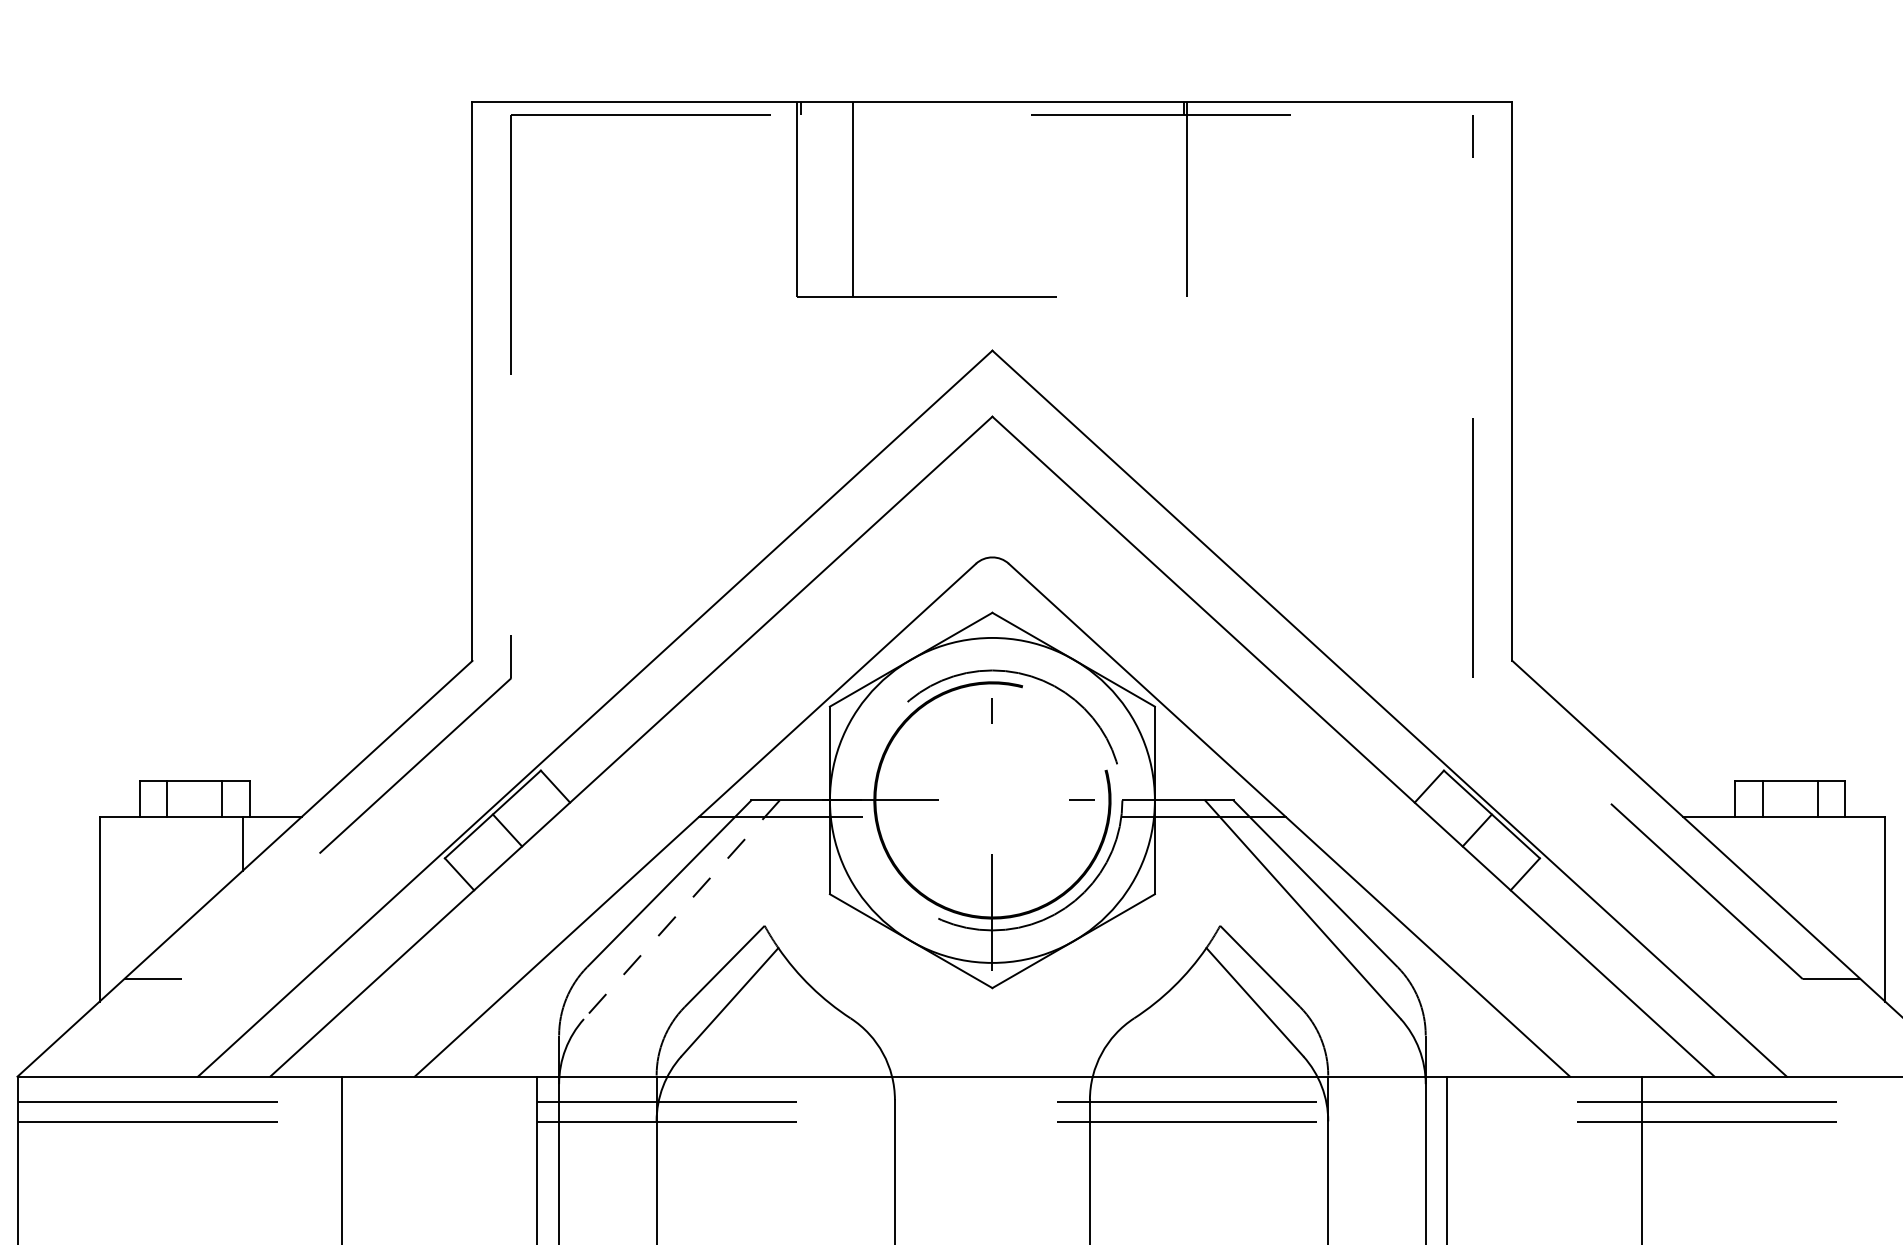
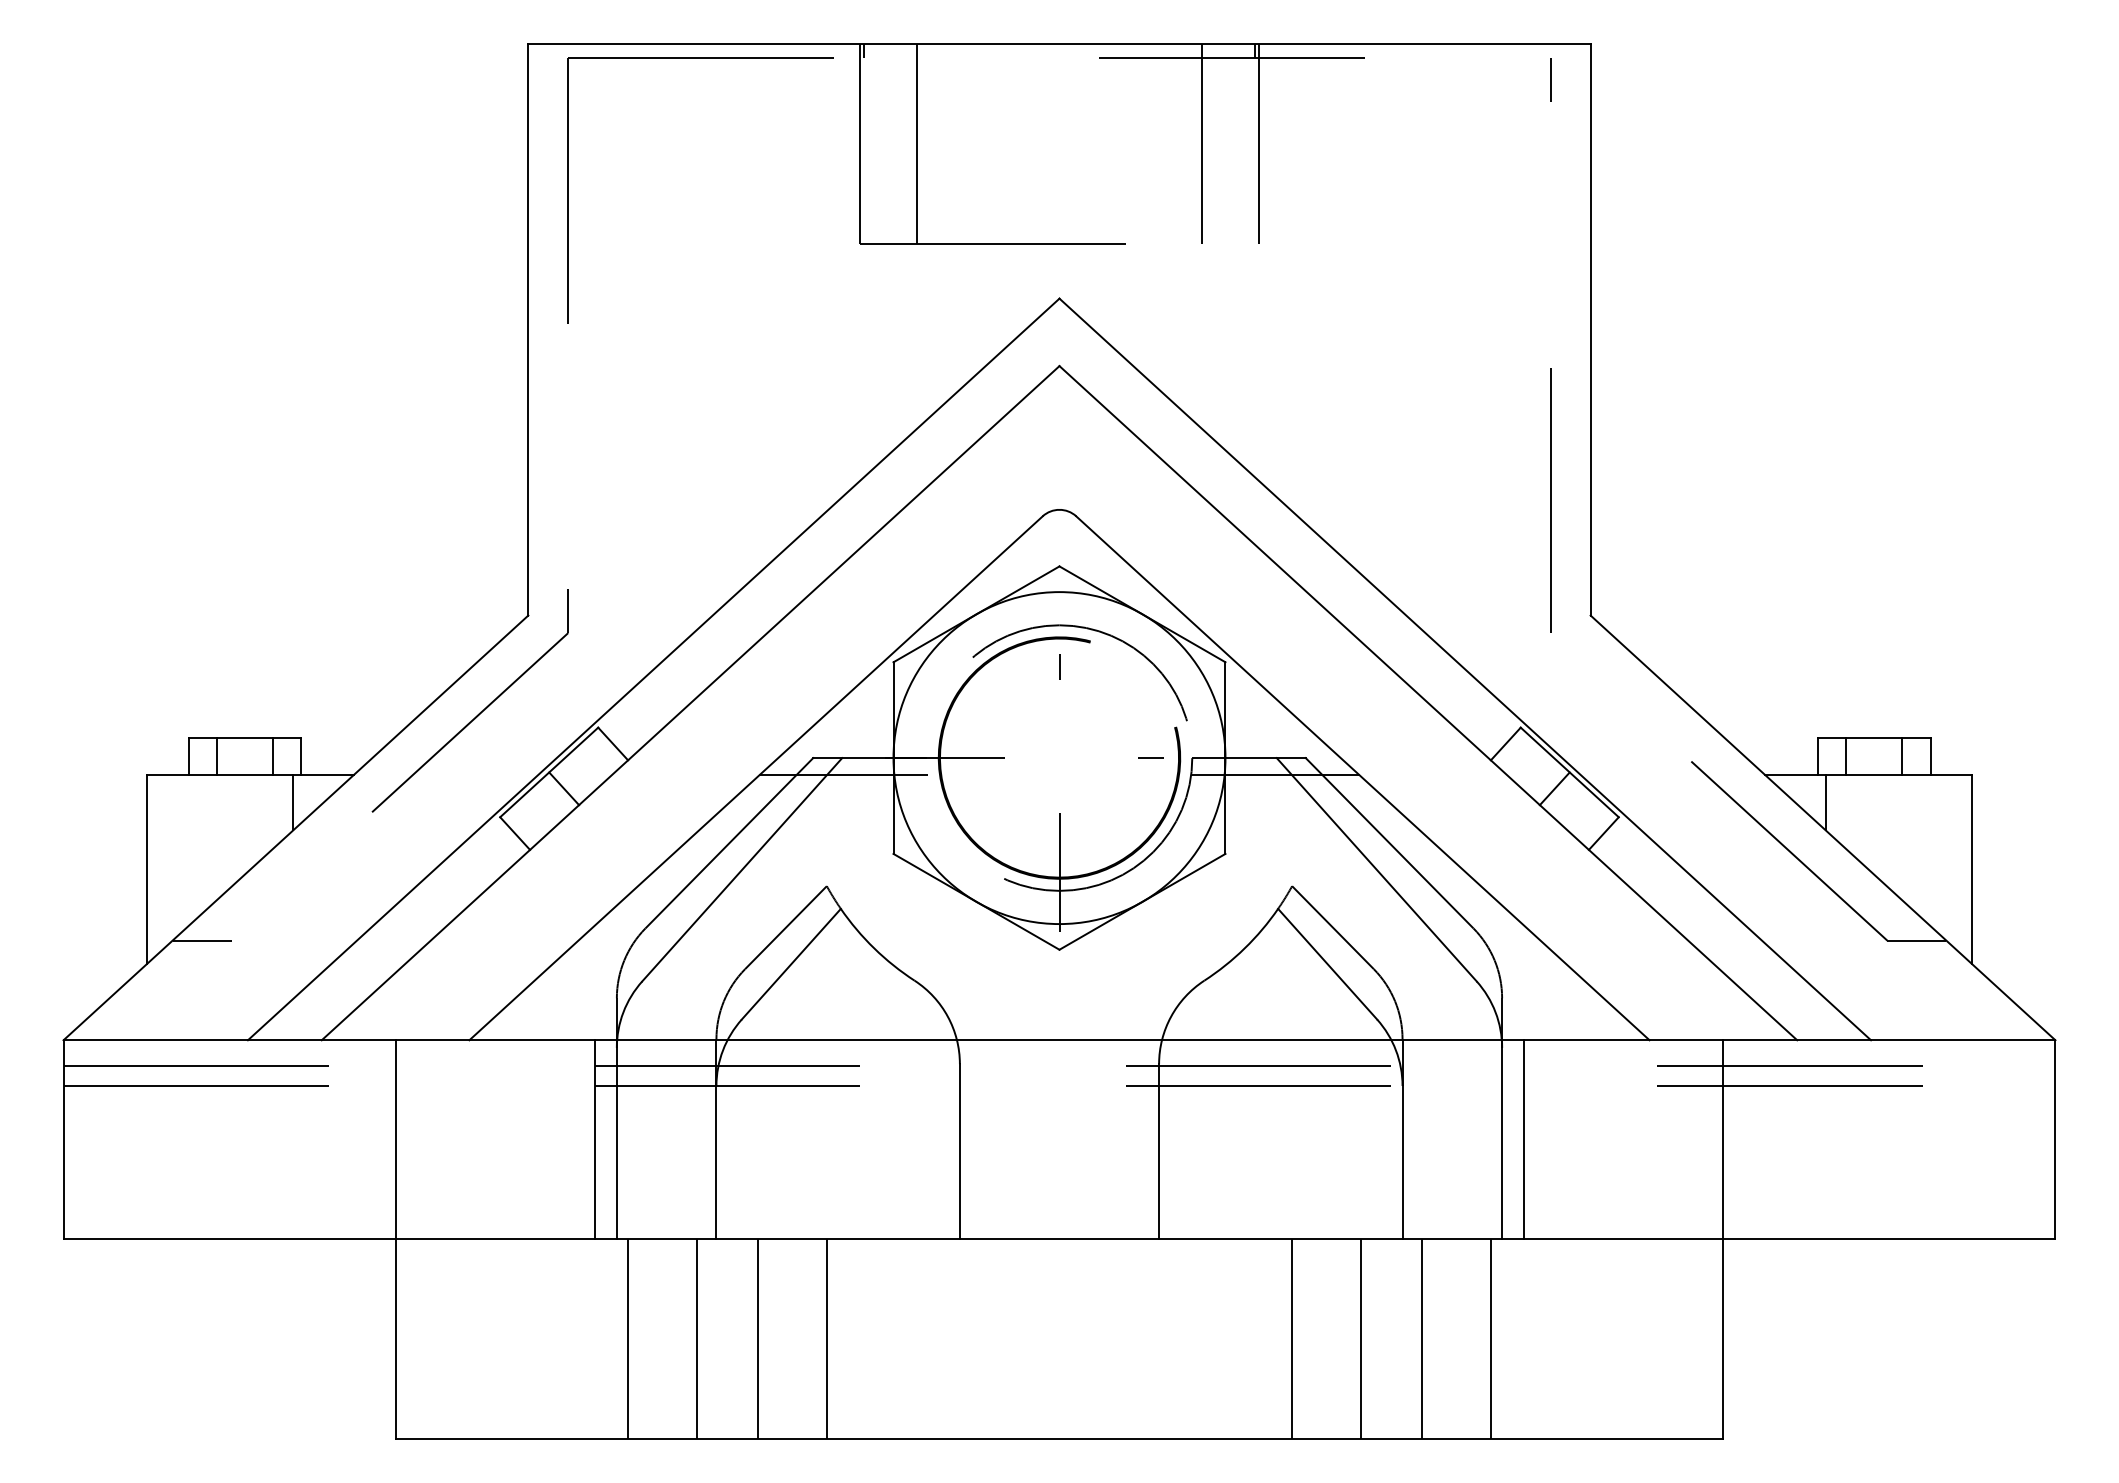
line: (1131, 198) -> (1201, 143), added
line: (1742, 843) -> (1825, 802), added
line: (682, 909) -> (742, 869), dashed -> solid

